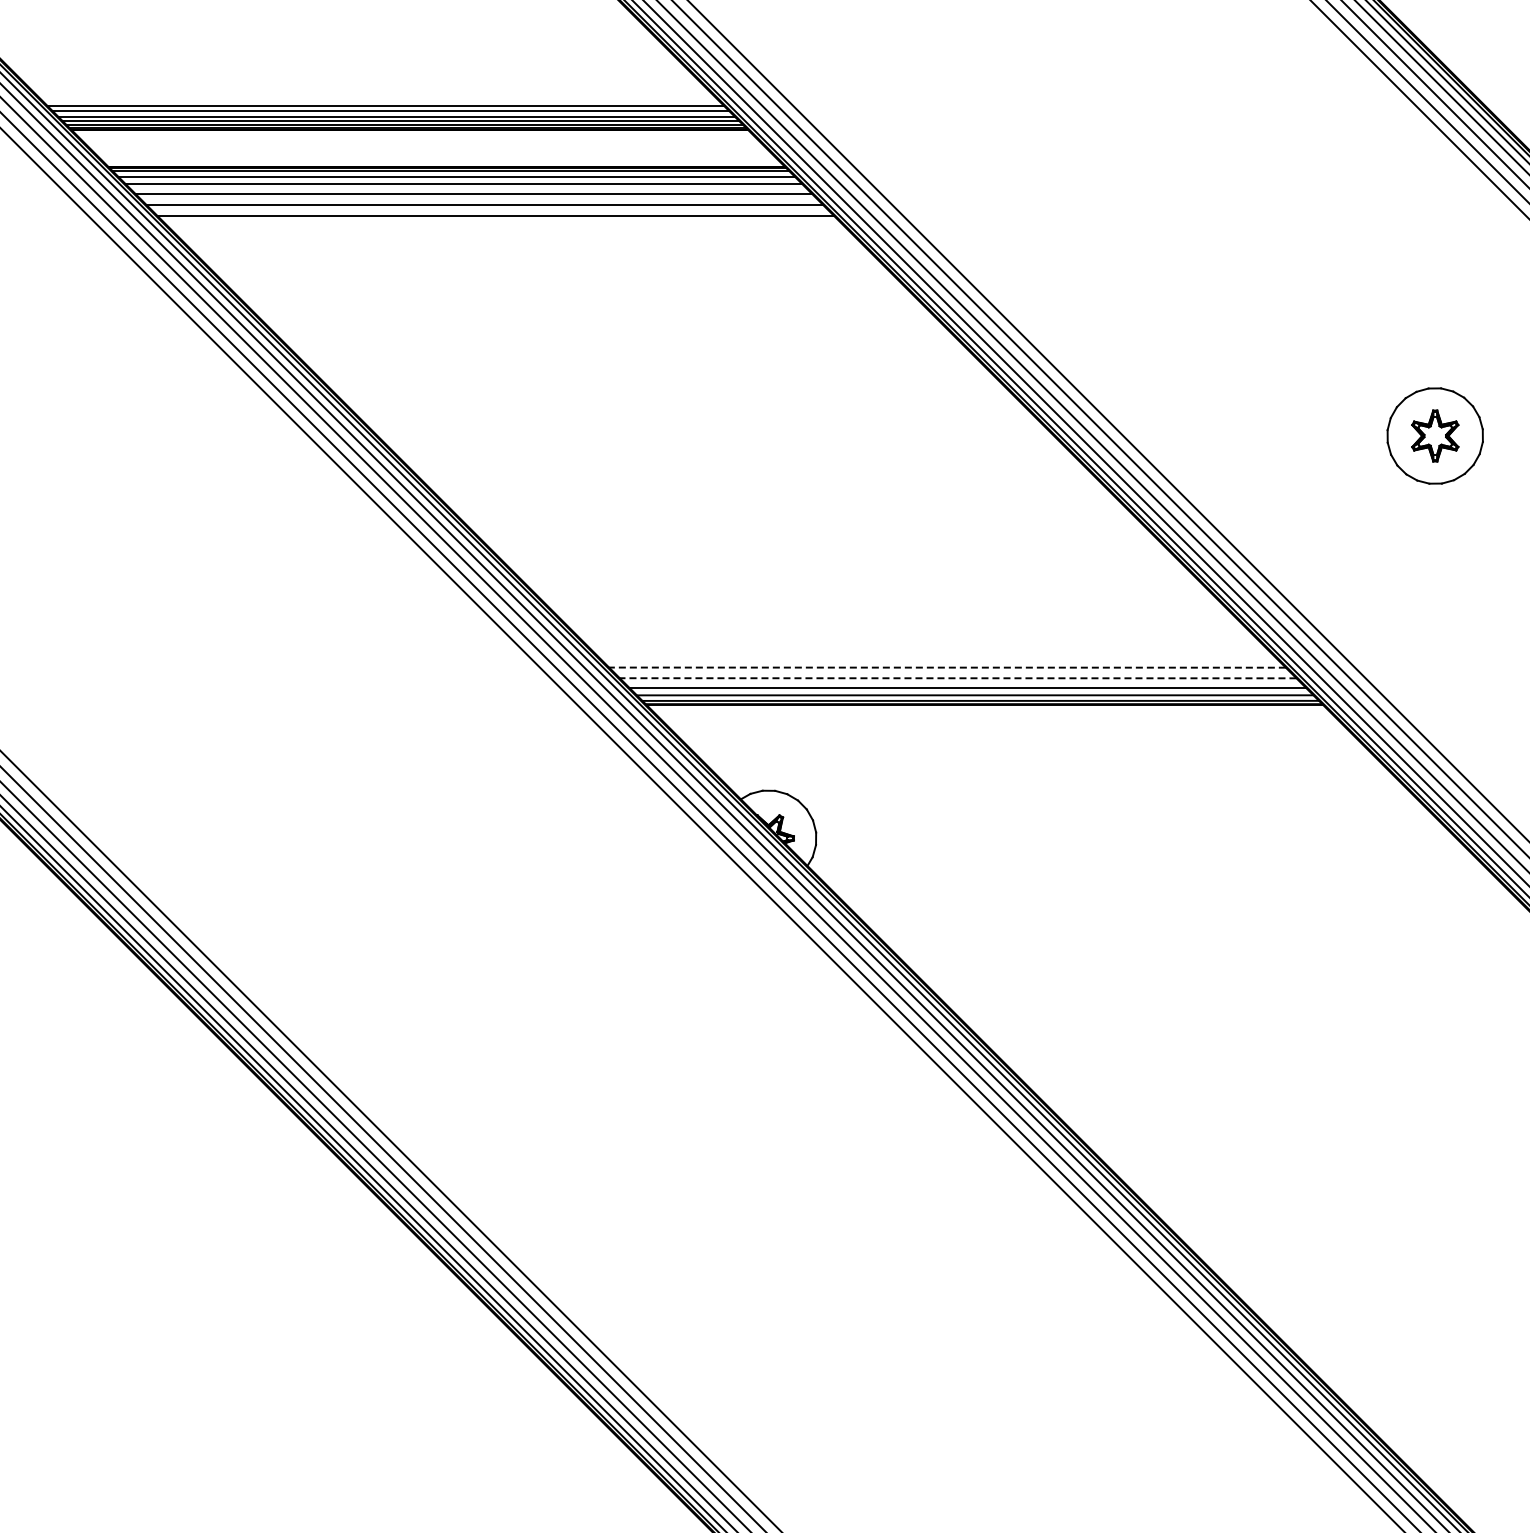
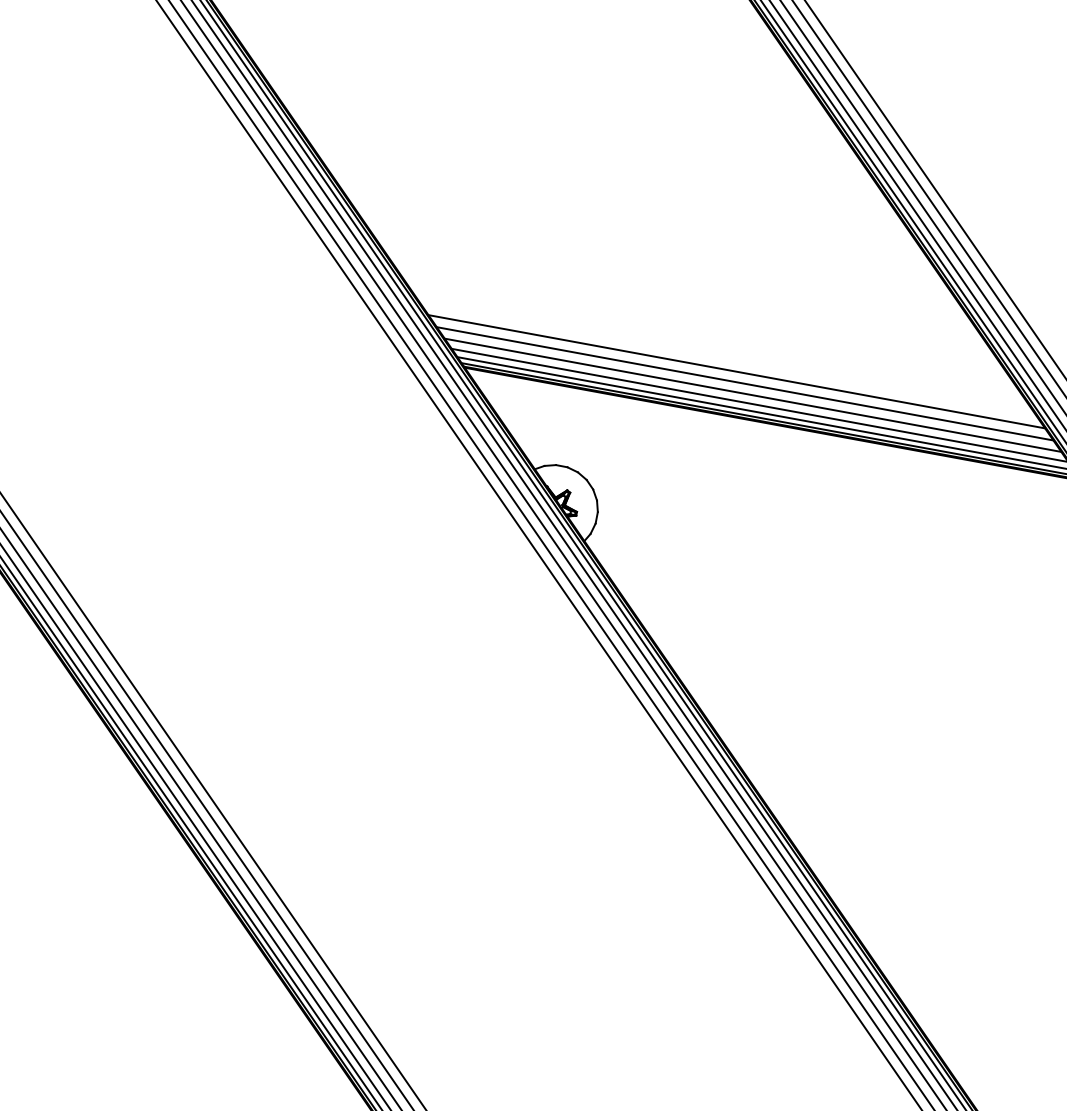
line: (935, 656) -> (736, 371), added
line: (947, 667) -> (745, 383), dashed -> solid
line: (957, 678) -> (752, 395), dashed -> solid

